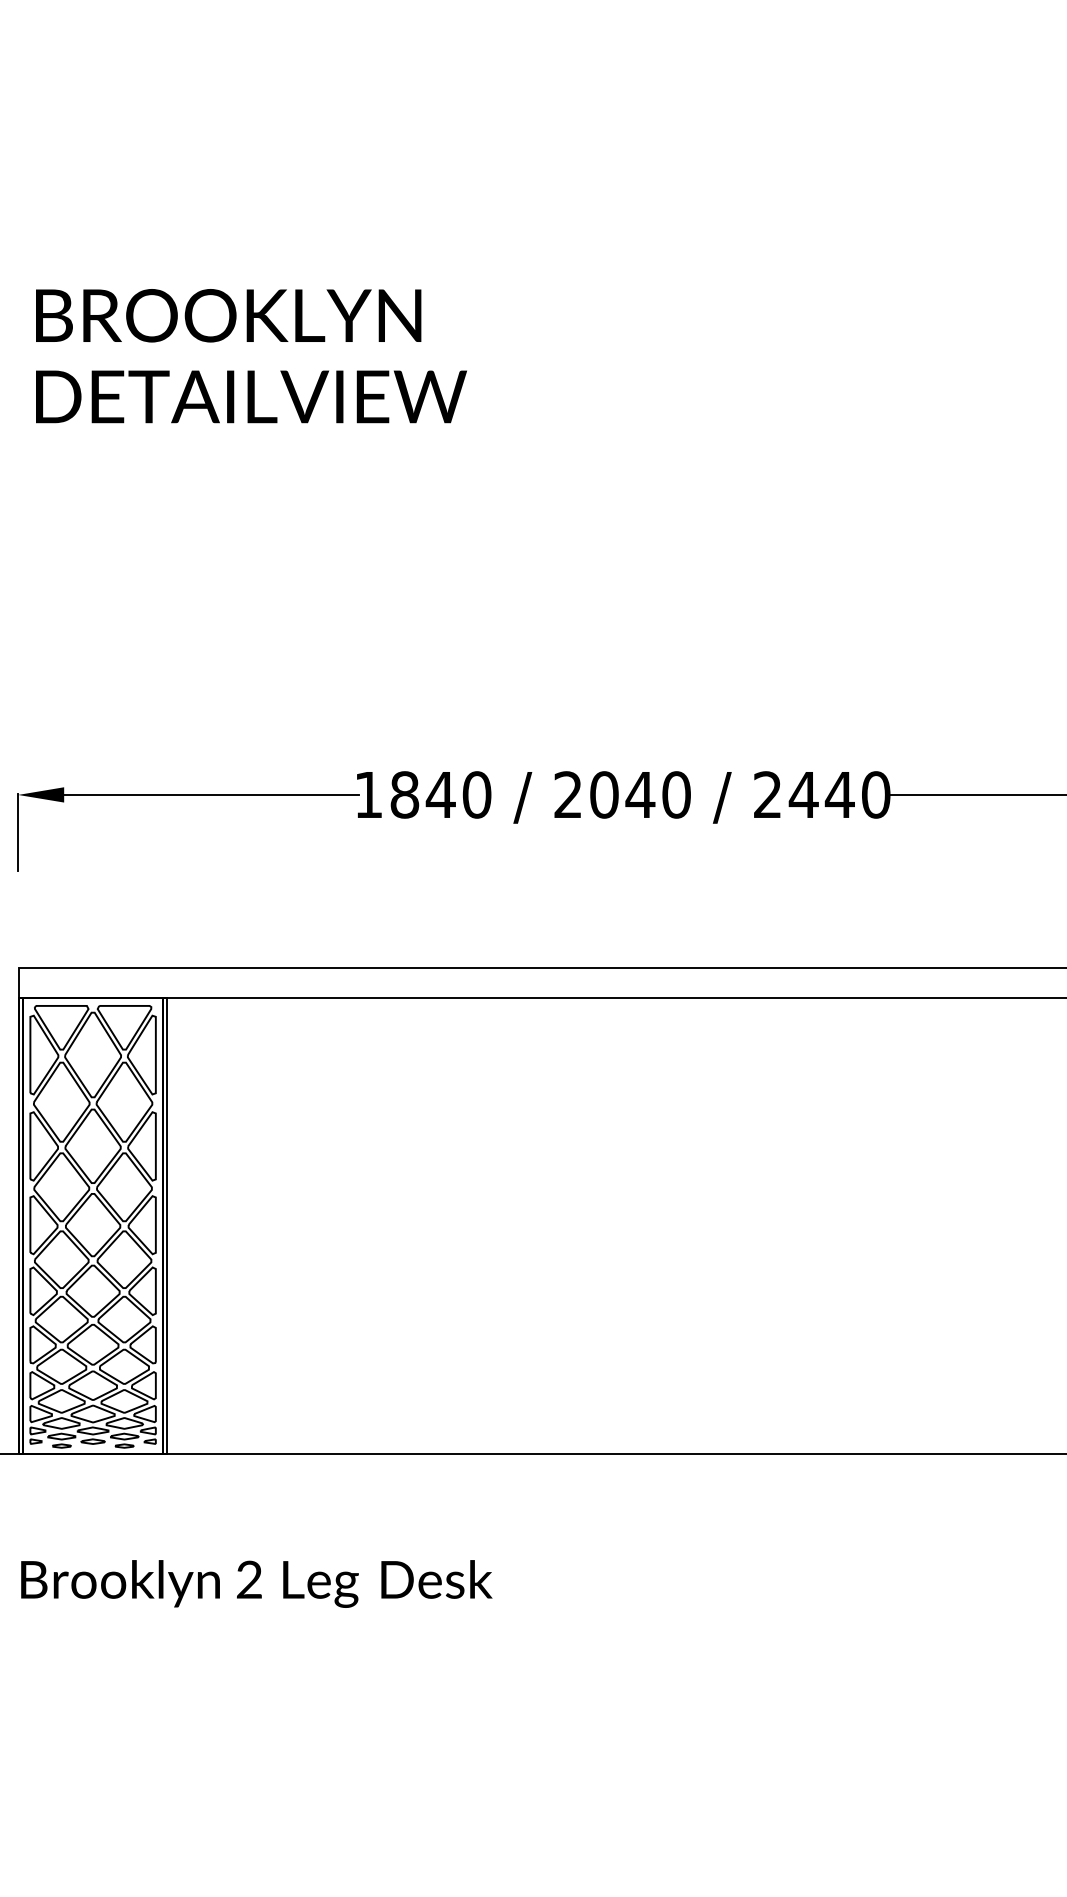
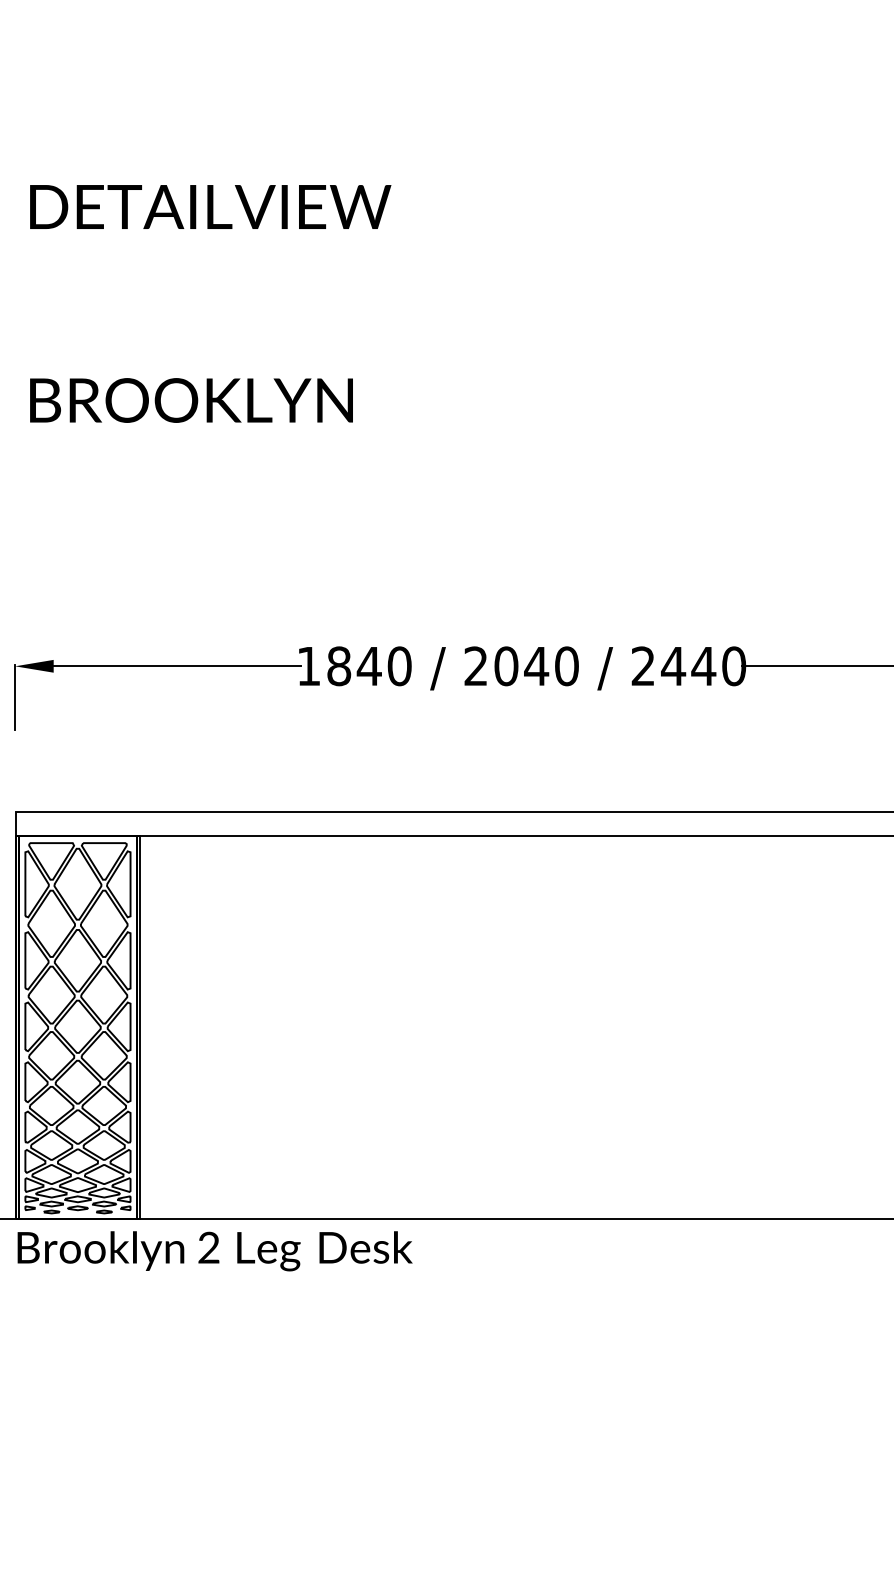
text: (228, 315) -> (191, 400), moved
text: (251, 396) -> (210, 206), moved
text: (256, 1583) -> (214, 1250), moved

